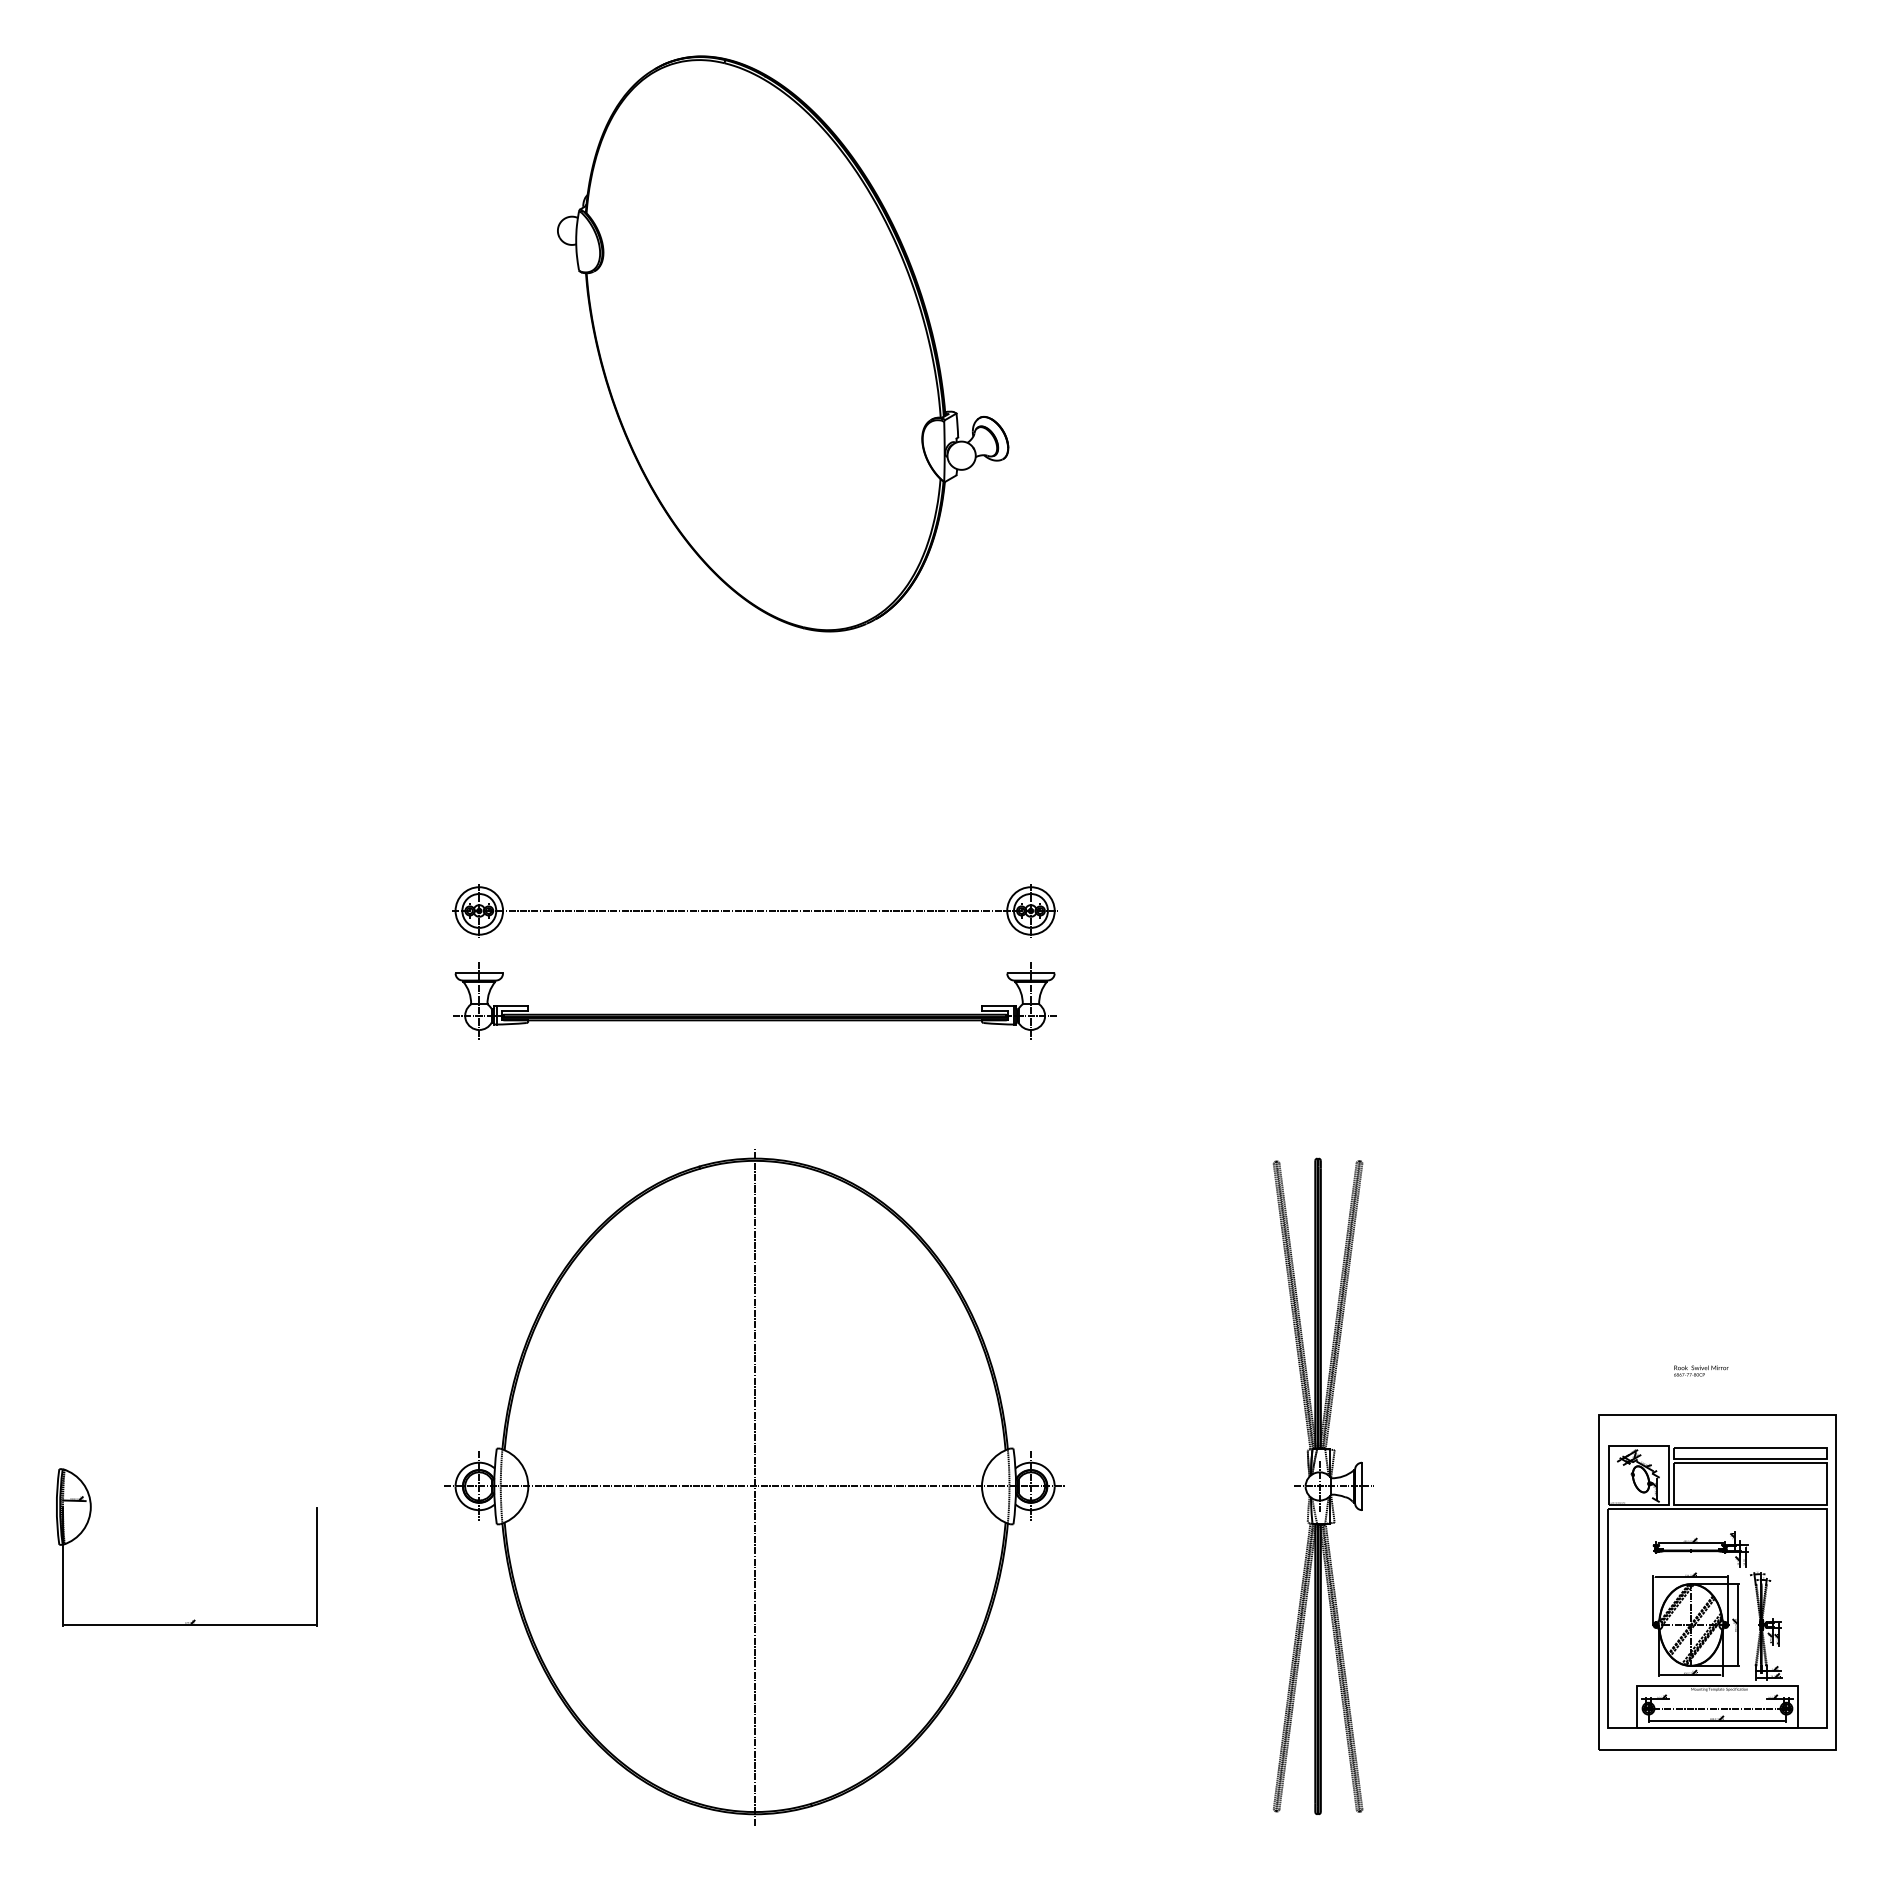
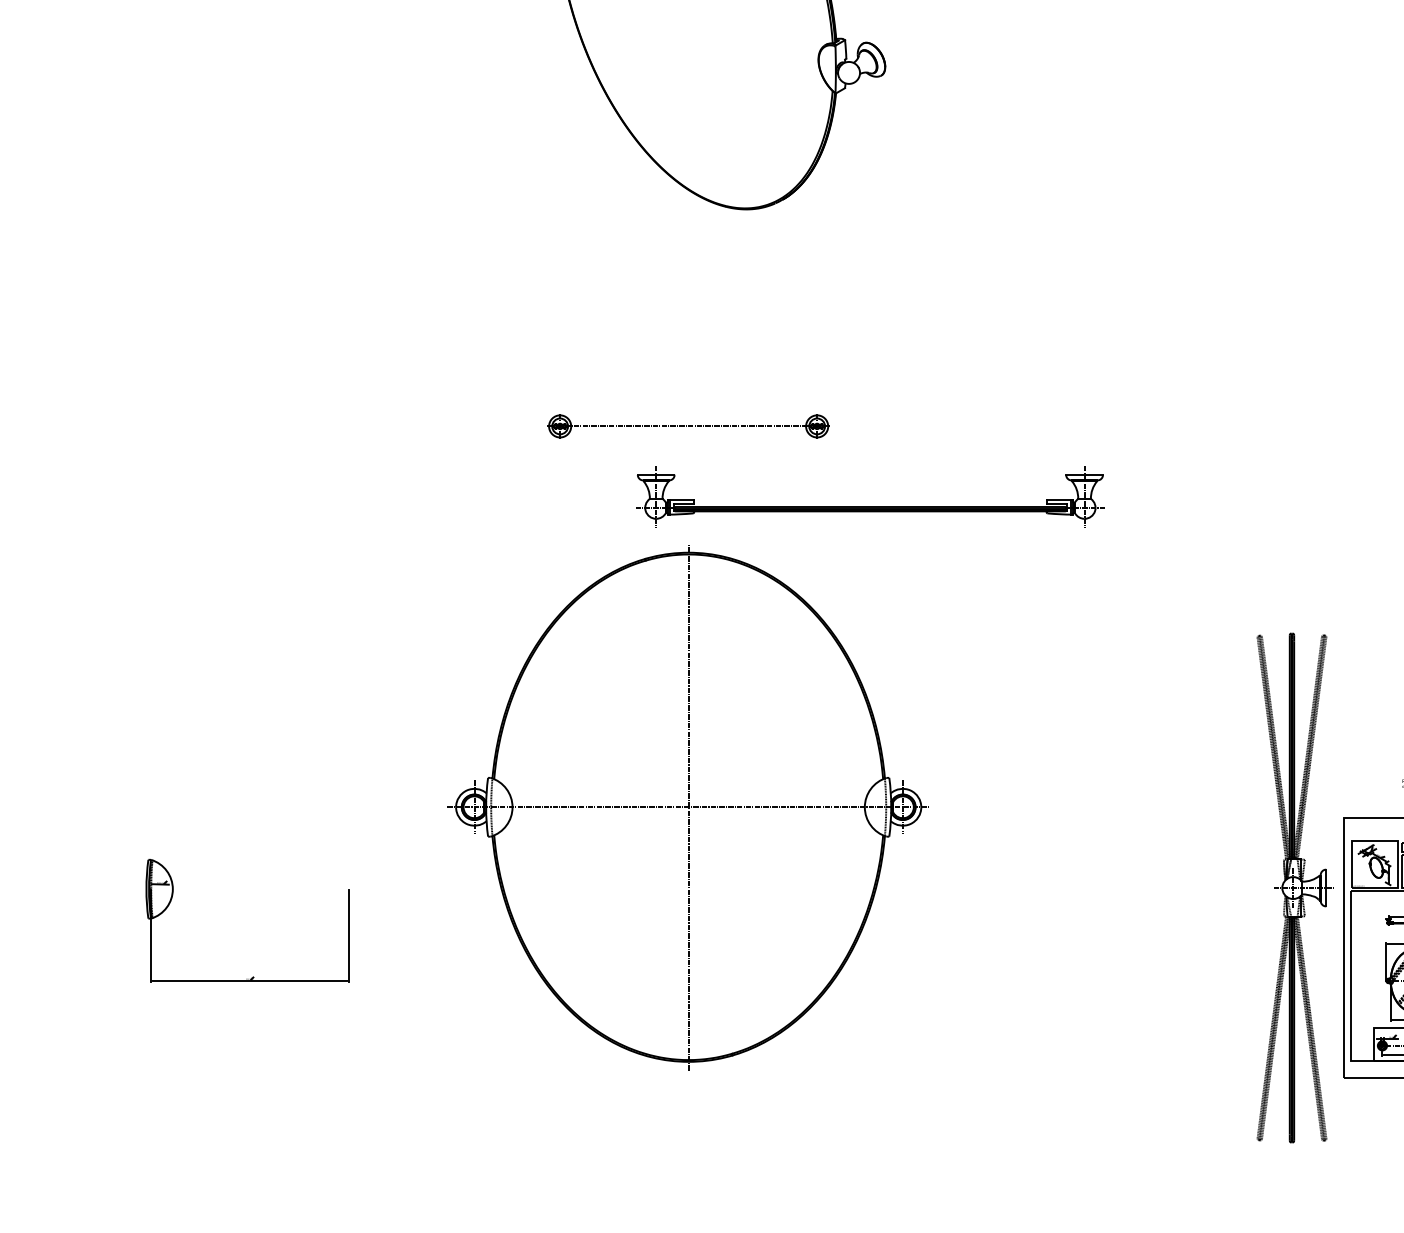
part: (754, 910) -> (688, 426), size x0.6
part: (754, 1013) -> (869, 506), moved
part: (1322, 1485) -> (1295, 887), moved
part: (754, 1487) -> (688, 808), moved

